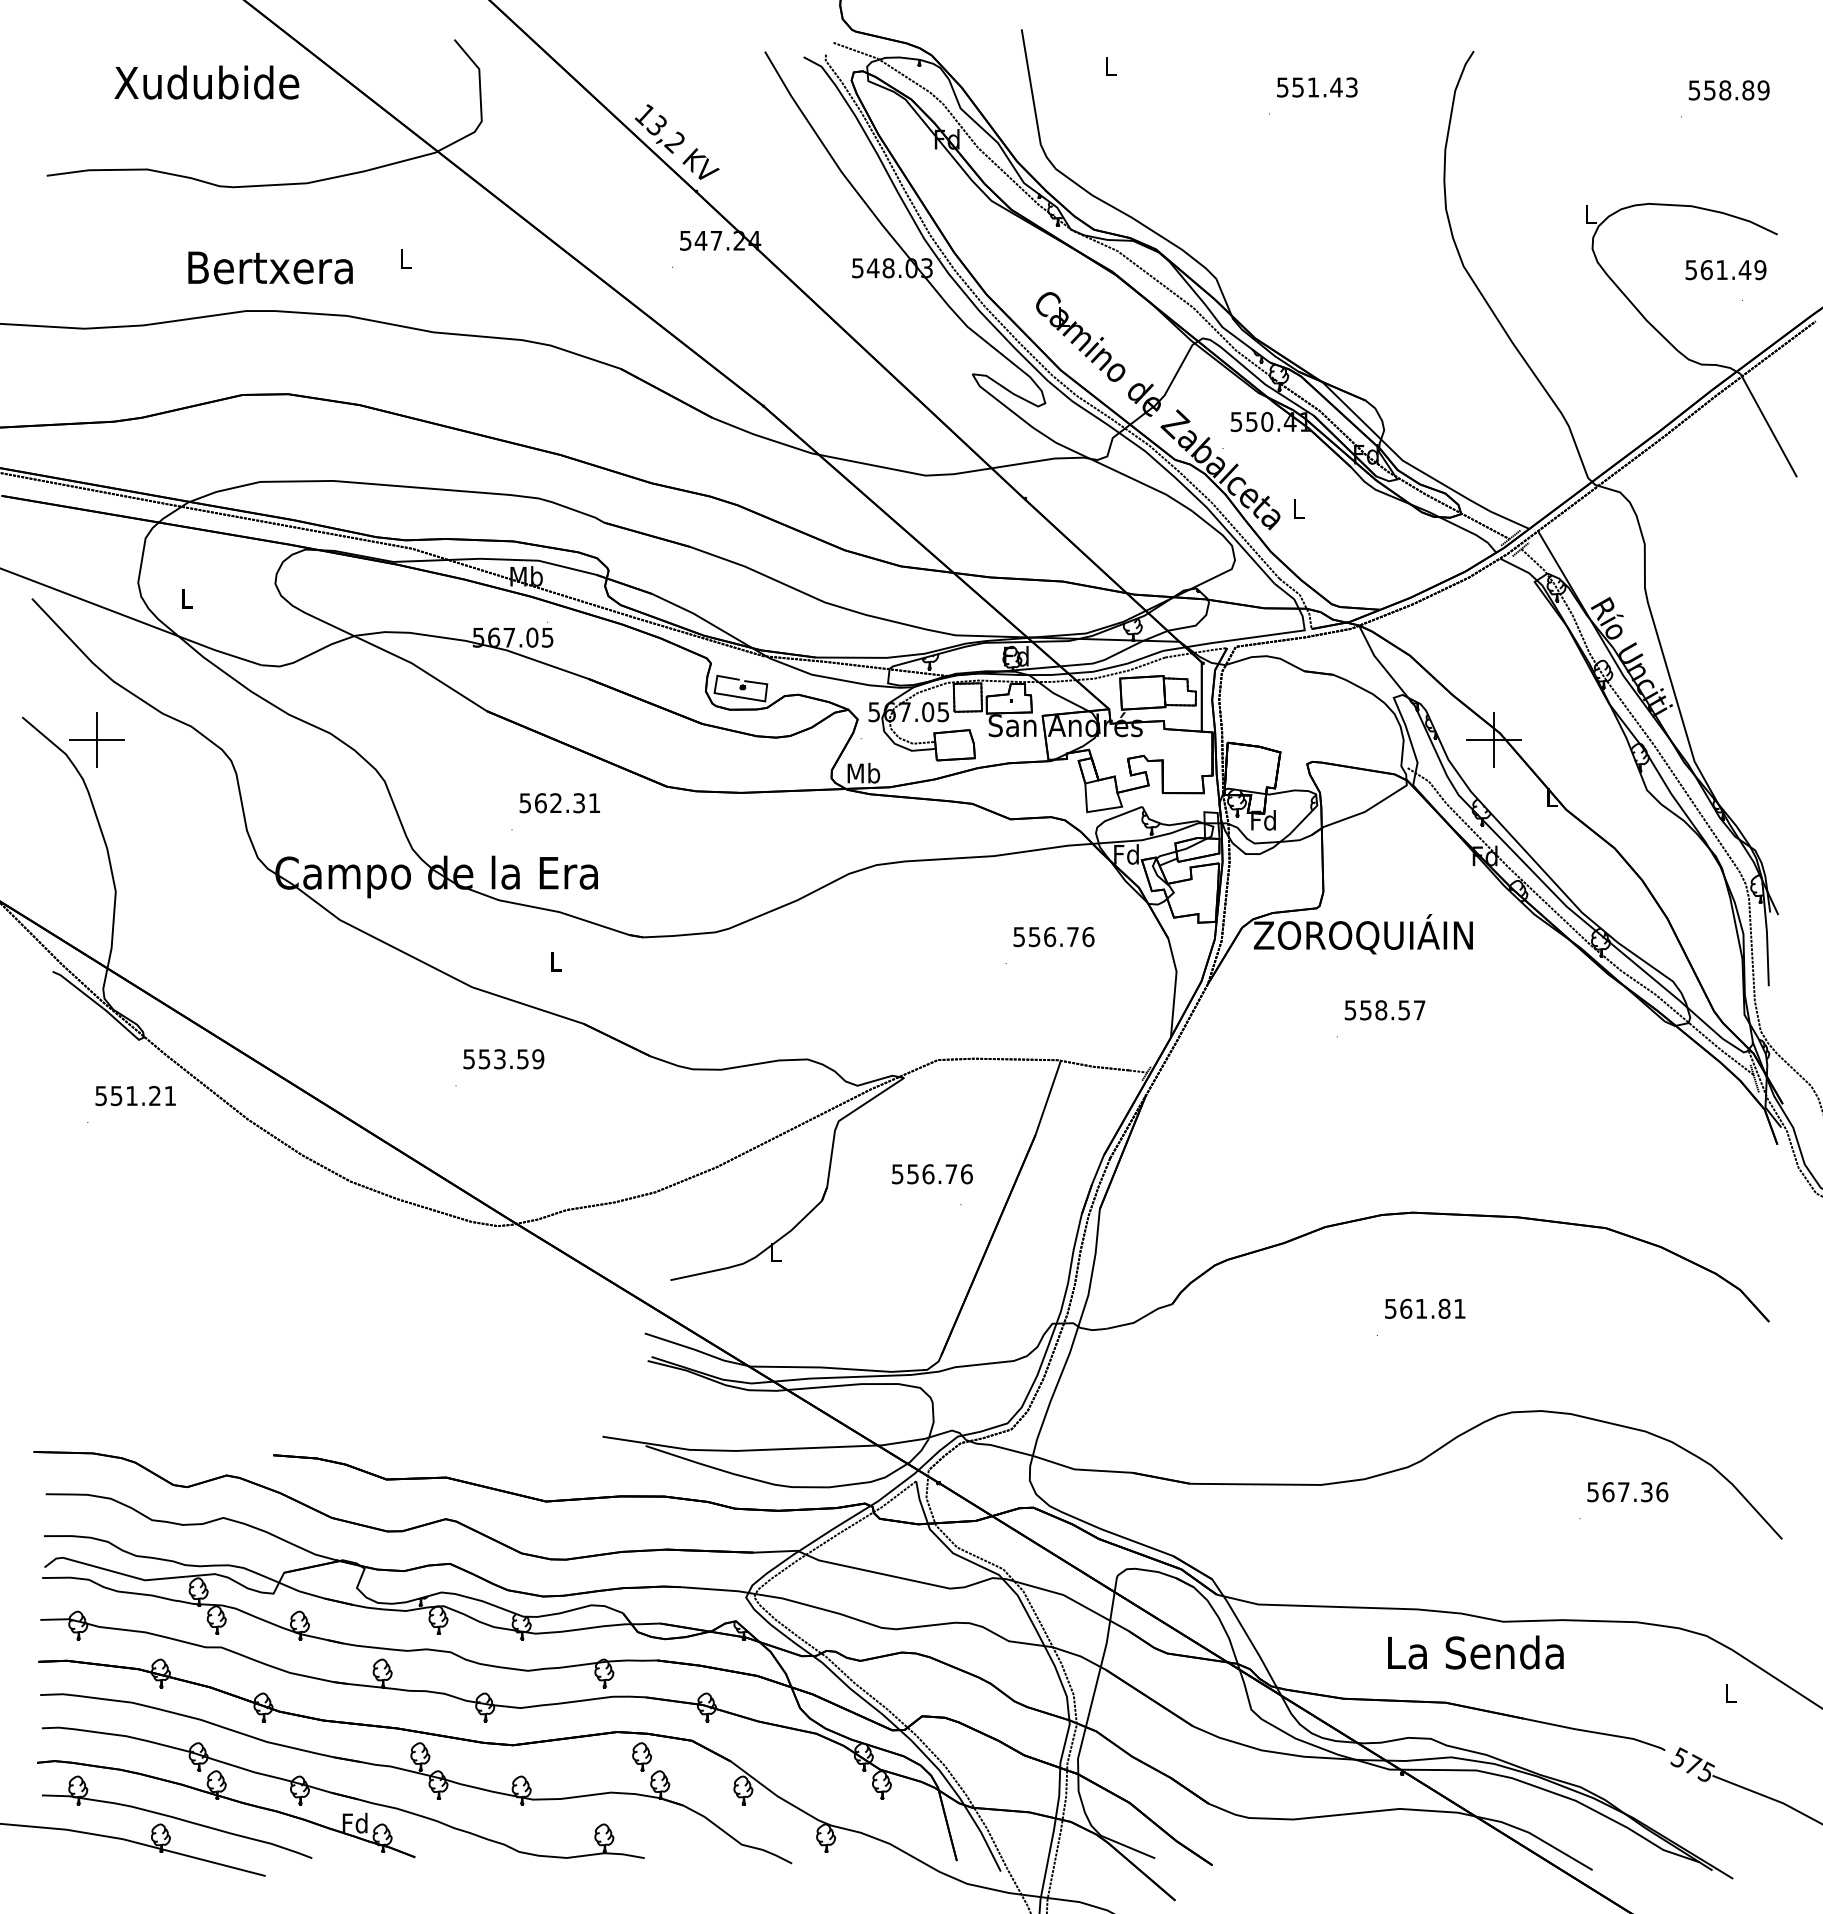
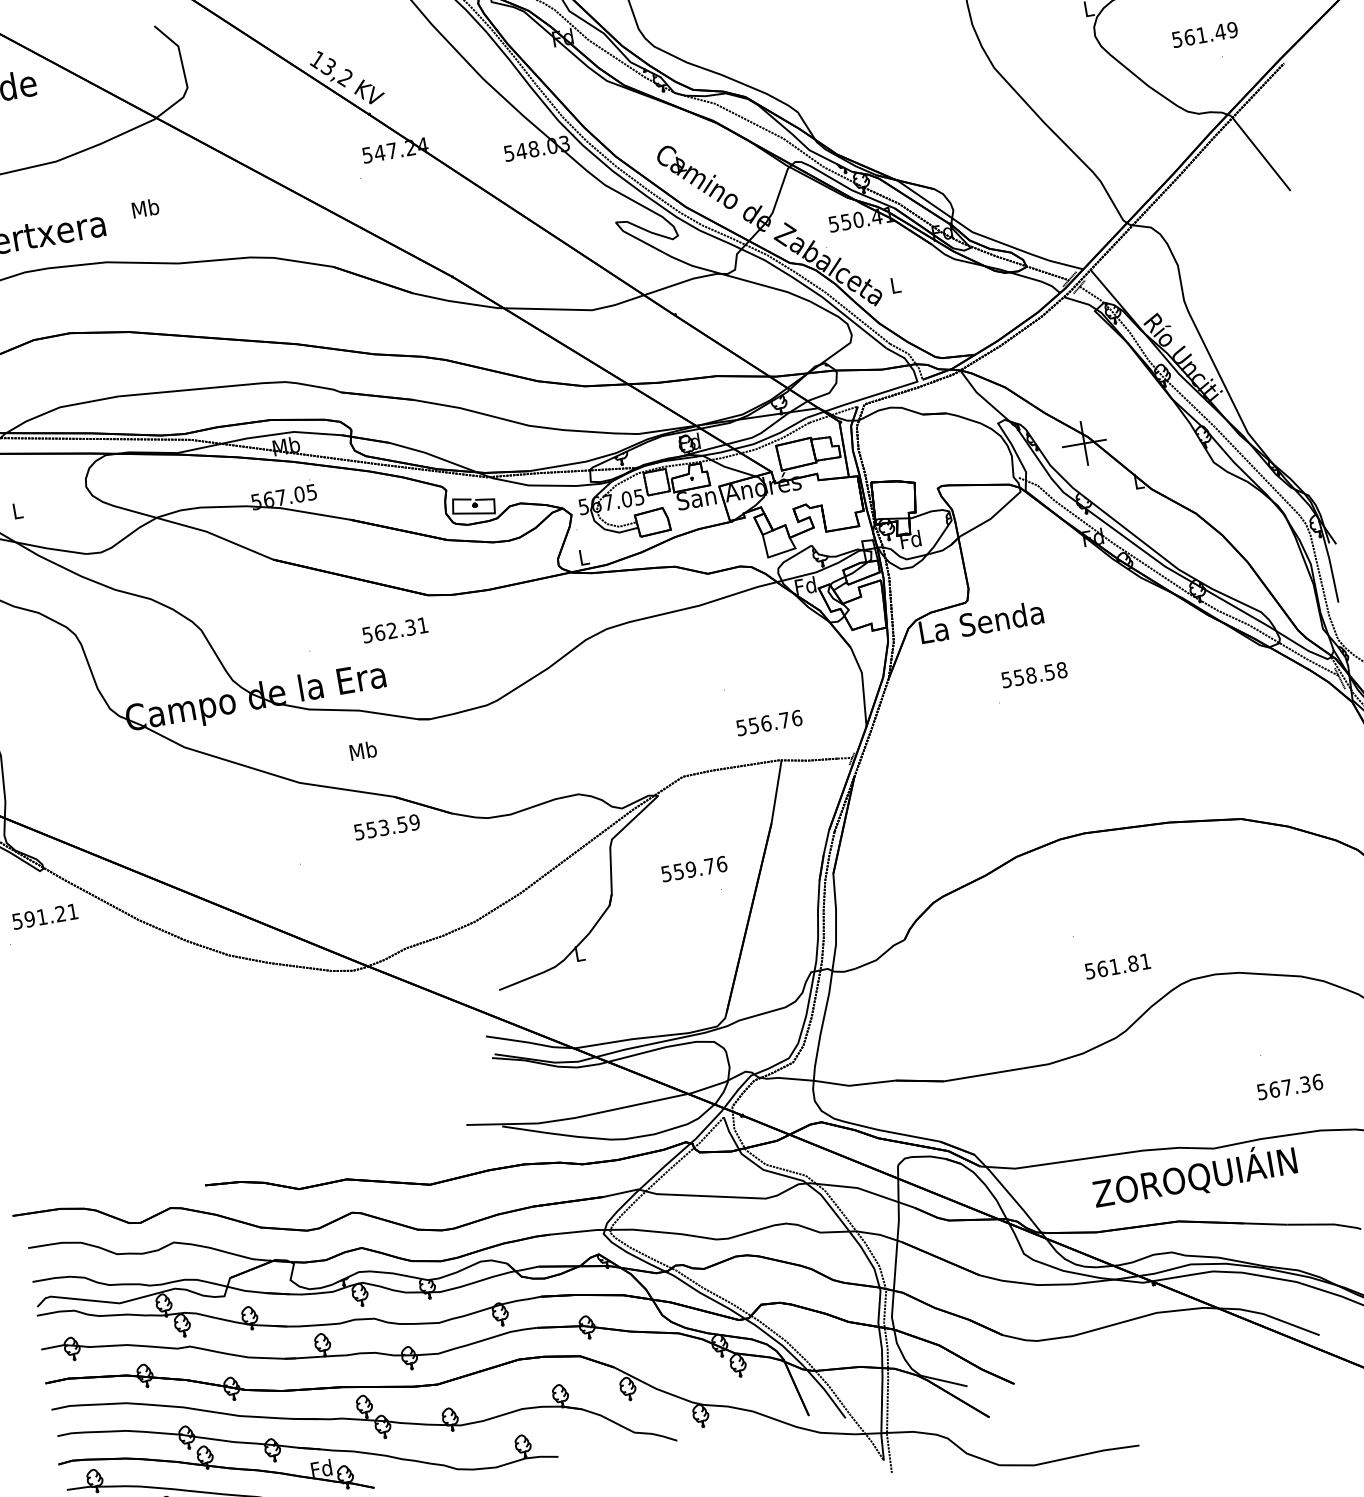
text: (405, 258) -> (145, 208), L -> Mb
text: (863, 772) -> (583, 556), Mb -> L
text: (559, 803) -> (394, 630), moved
text: (1362, 934) -> (1005, 617), ZOROQUIÁIN -> La Senda
text: (1053, 937) -> (769, 723), moved
text: (555, 961) -> (362, 750), L -> Mb
text: (1419, 1010) -> (1061, 670), 558.57 -> 558.58
text: (503, 1059) -> (386, 827), moved
text: (116, 1095) -> (29, 918), 551.21 -> 591.21
text: (928, 1174) -> (691, 869), 556.76 -> 559.76
text: (1425, 1308) -> (1117, 966), moved
text: (1627, 1492) -> (1289, 1087), moved
text: (1474, 1651) -> (1194, 1176), La Senda -> ZOROQUIÁIN
part: (642, 1756) -> (542, 1375), removed

